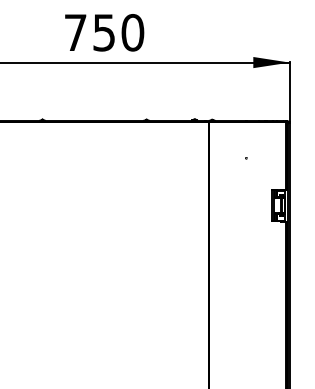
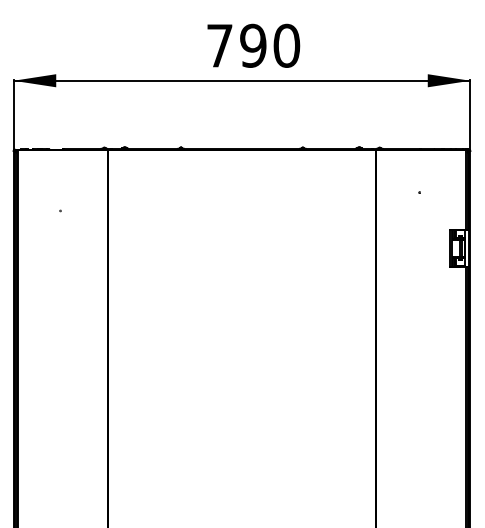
text: (104, 32) -> (253, 45), 750 -> 790

